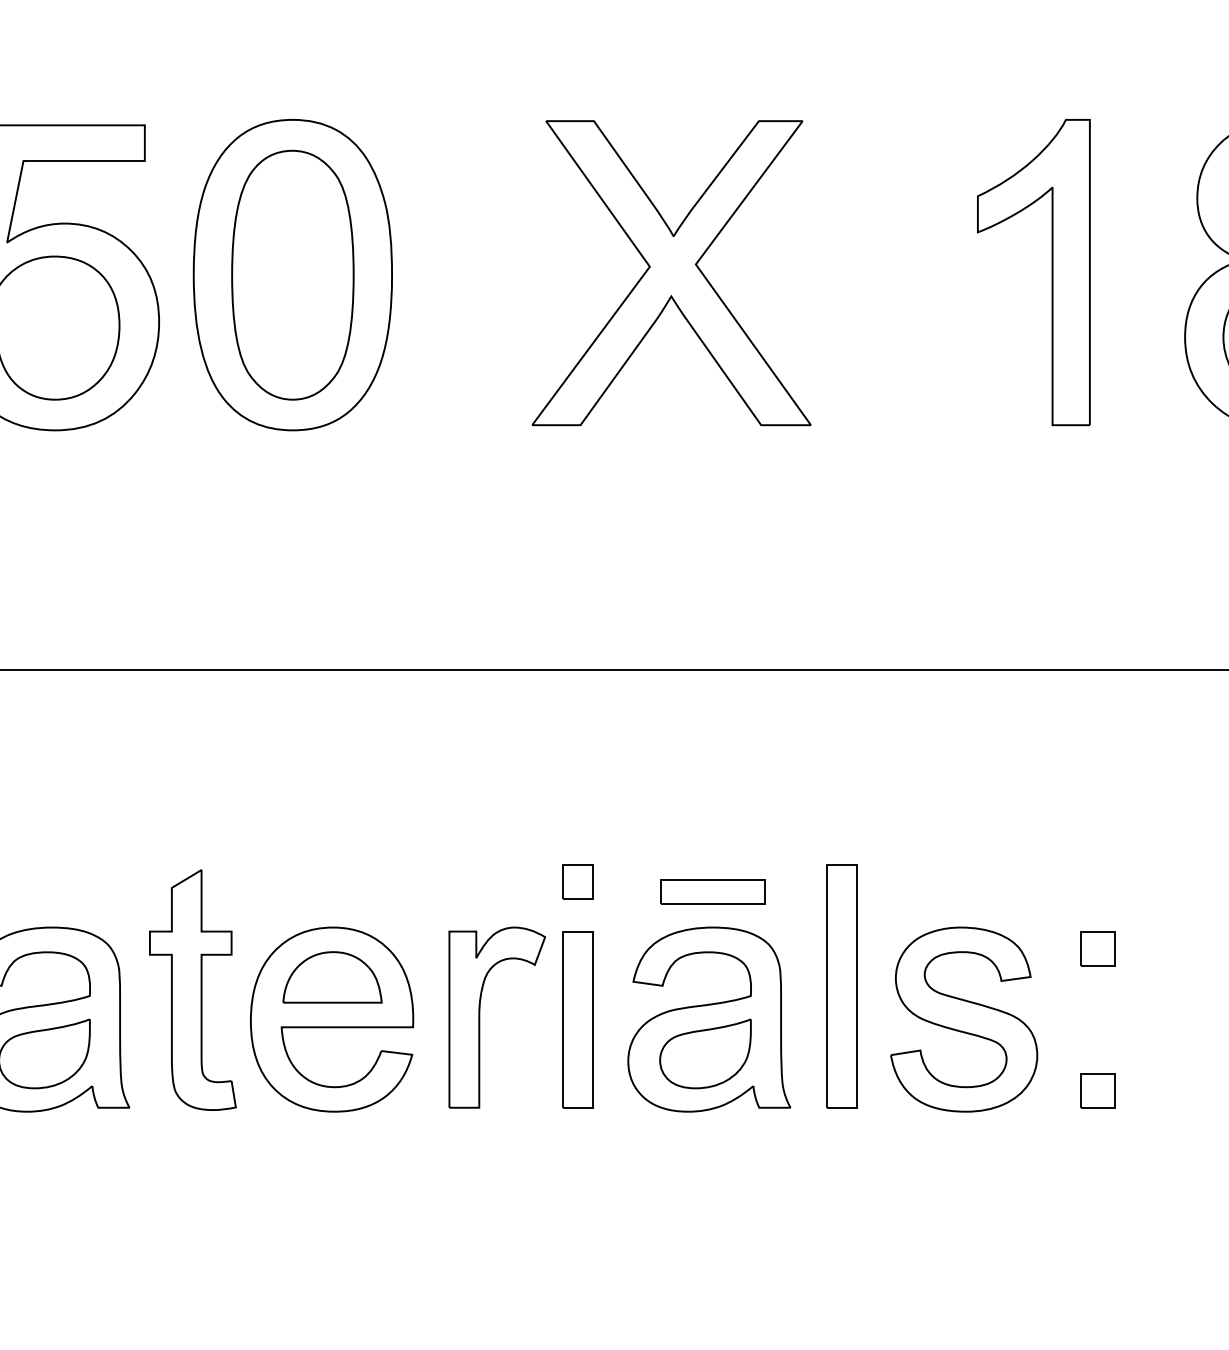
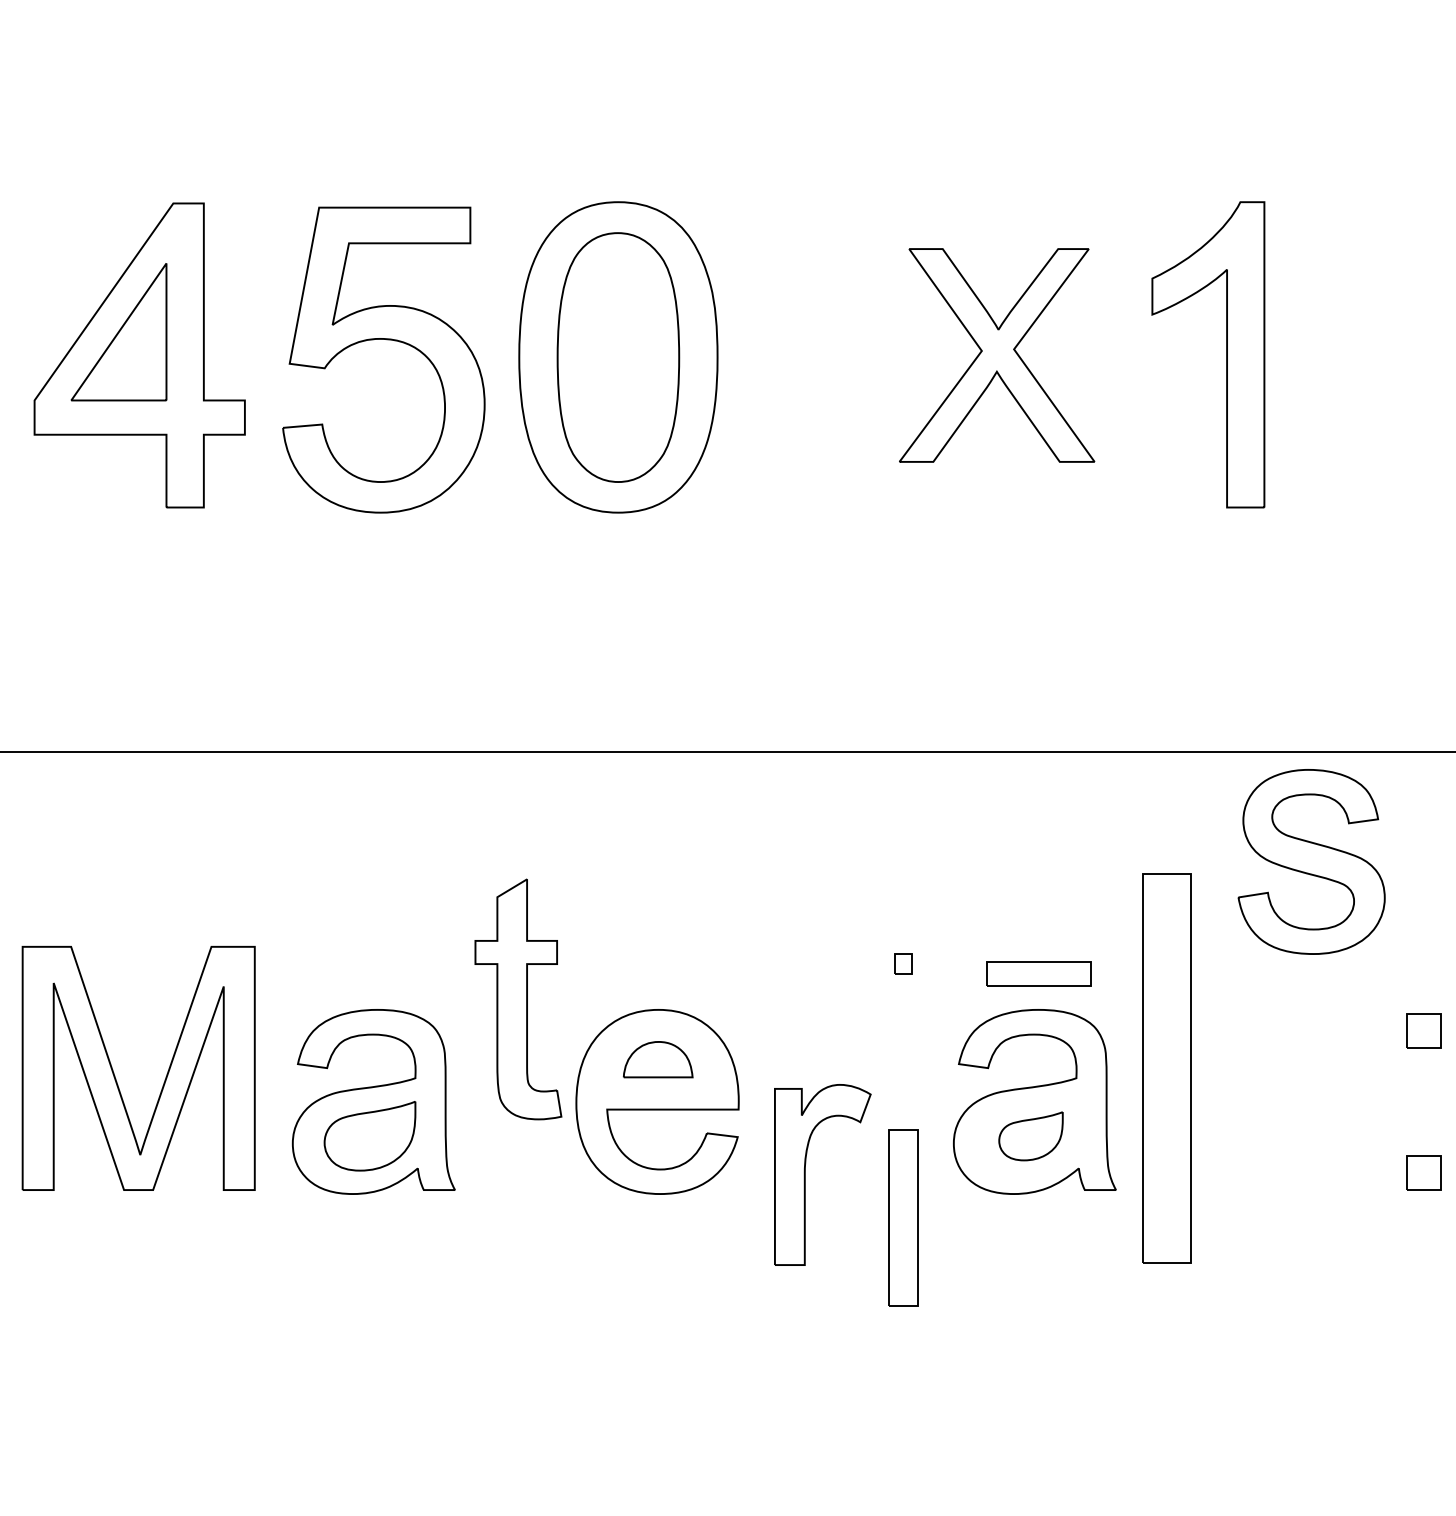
part: (1051, 272) -> (1226, 354), moved
part: (670, 273) -> (996, 355), size x0.7
part: (577, 881) -> (903, 963), size x0.6
part: (332, 977) -> (658, 1059), size x0.7
part: (840, 986) -> (1166, 1068), size x1.6
part: (192, 990) -> (518, 999), moved
part: (479, 1017) -> (805, 1174), moved
part: (577, 1019) -> (903, 1217), moved
part: (963, 1019) -> (1311, 861), moved
part: (704, 1054) -> (1030, 1136), size x0.7

